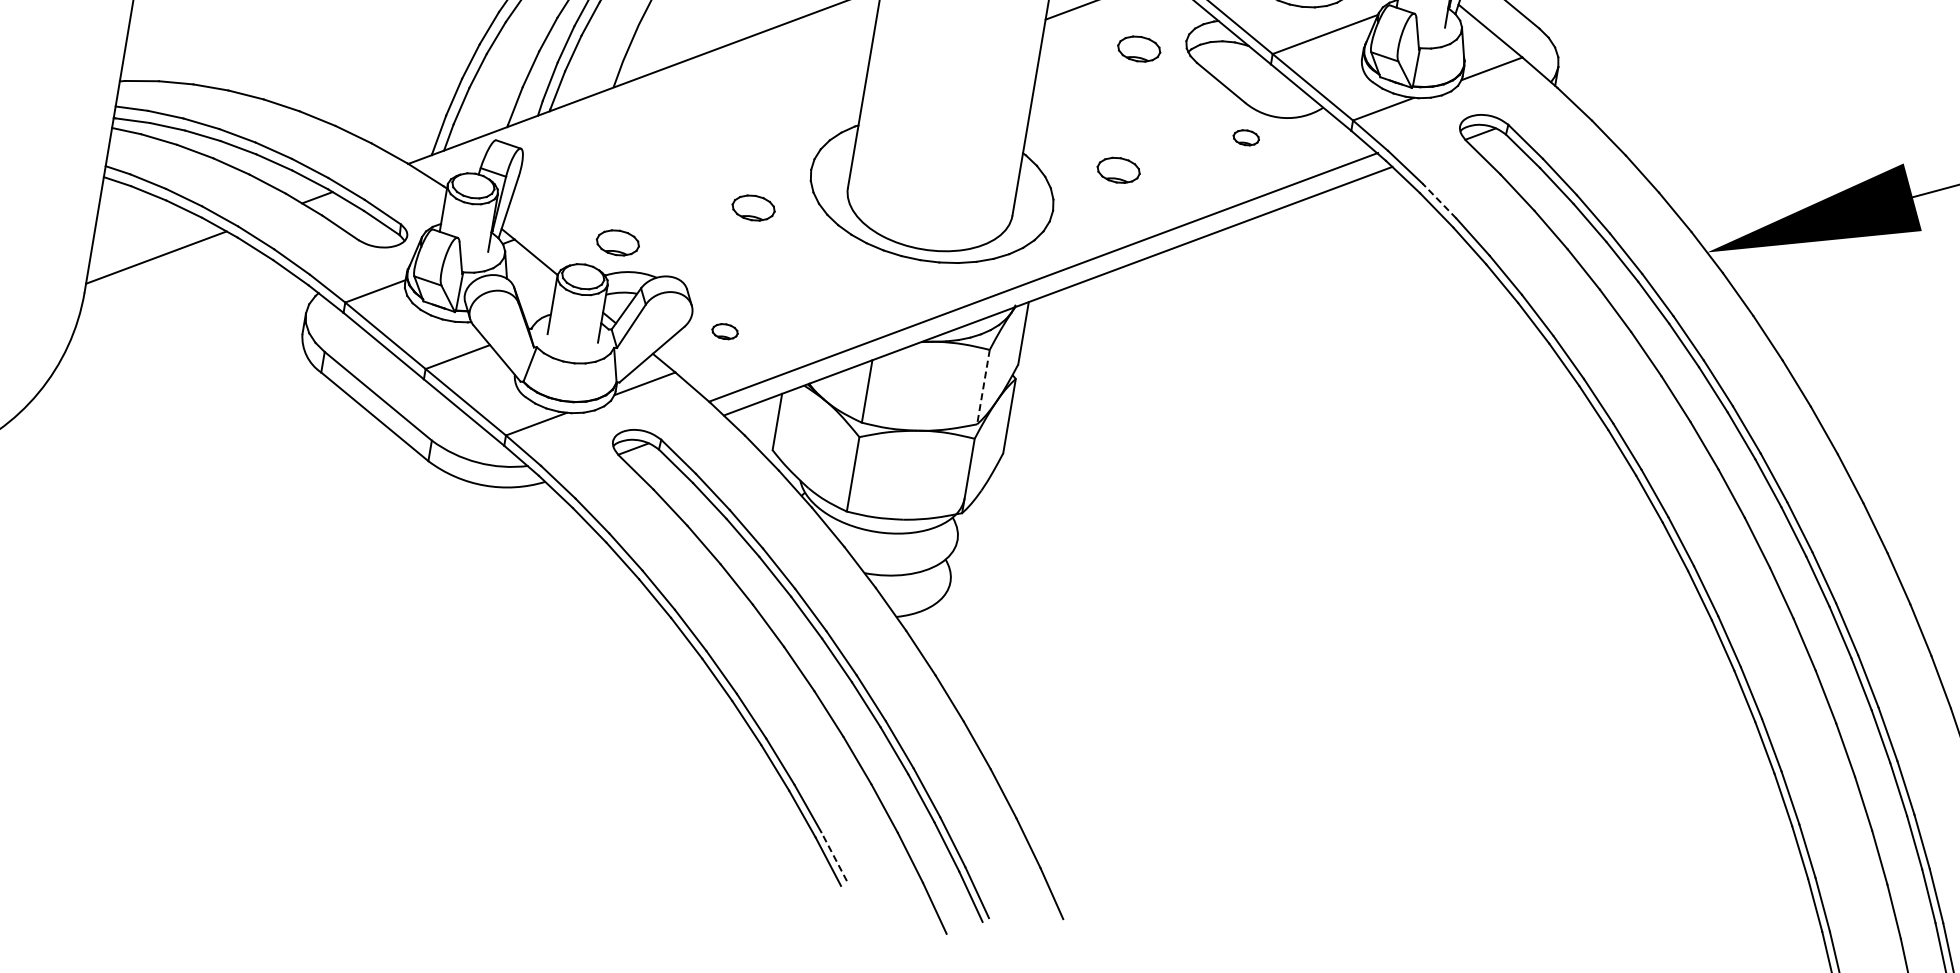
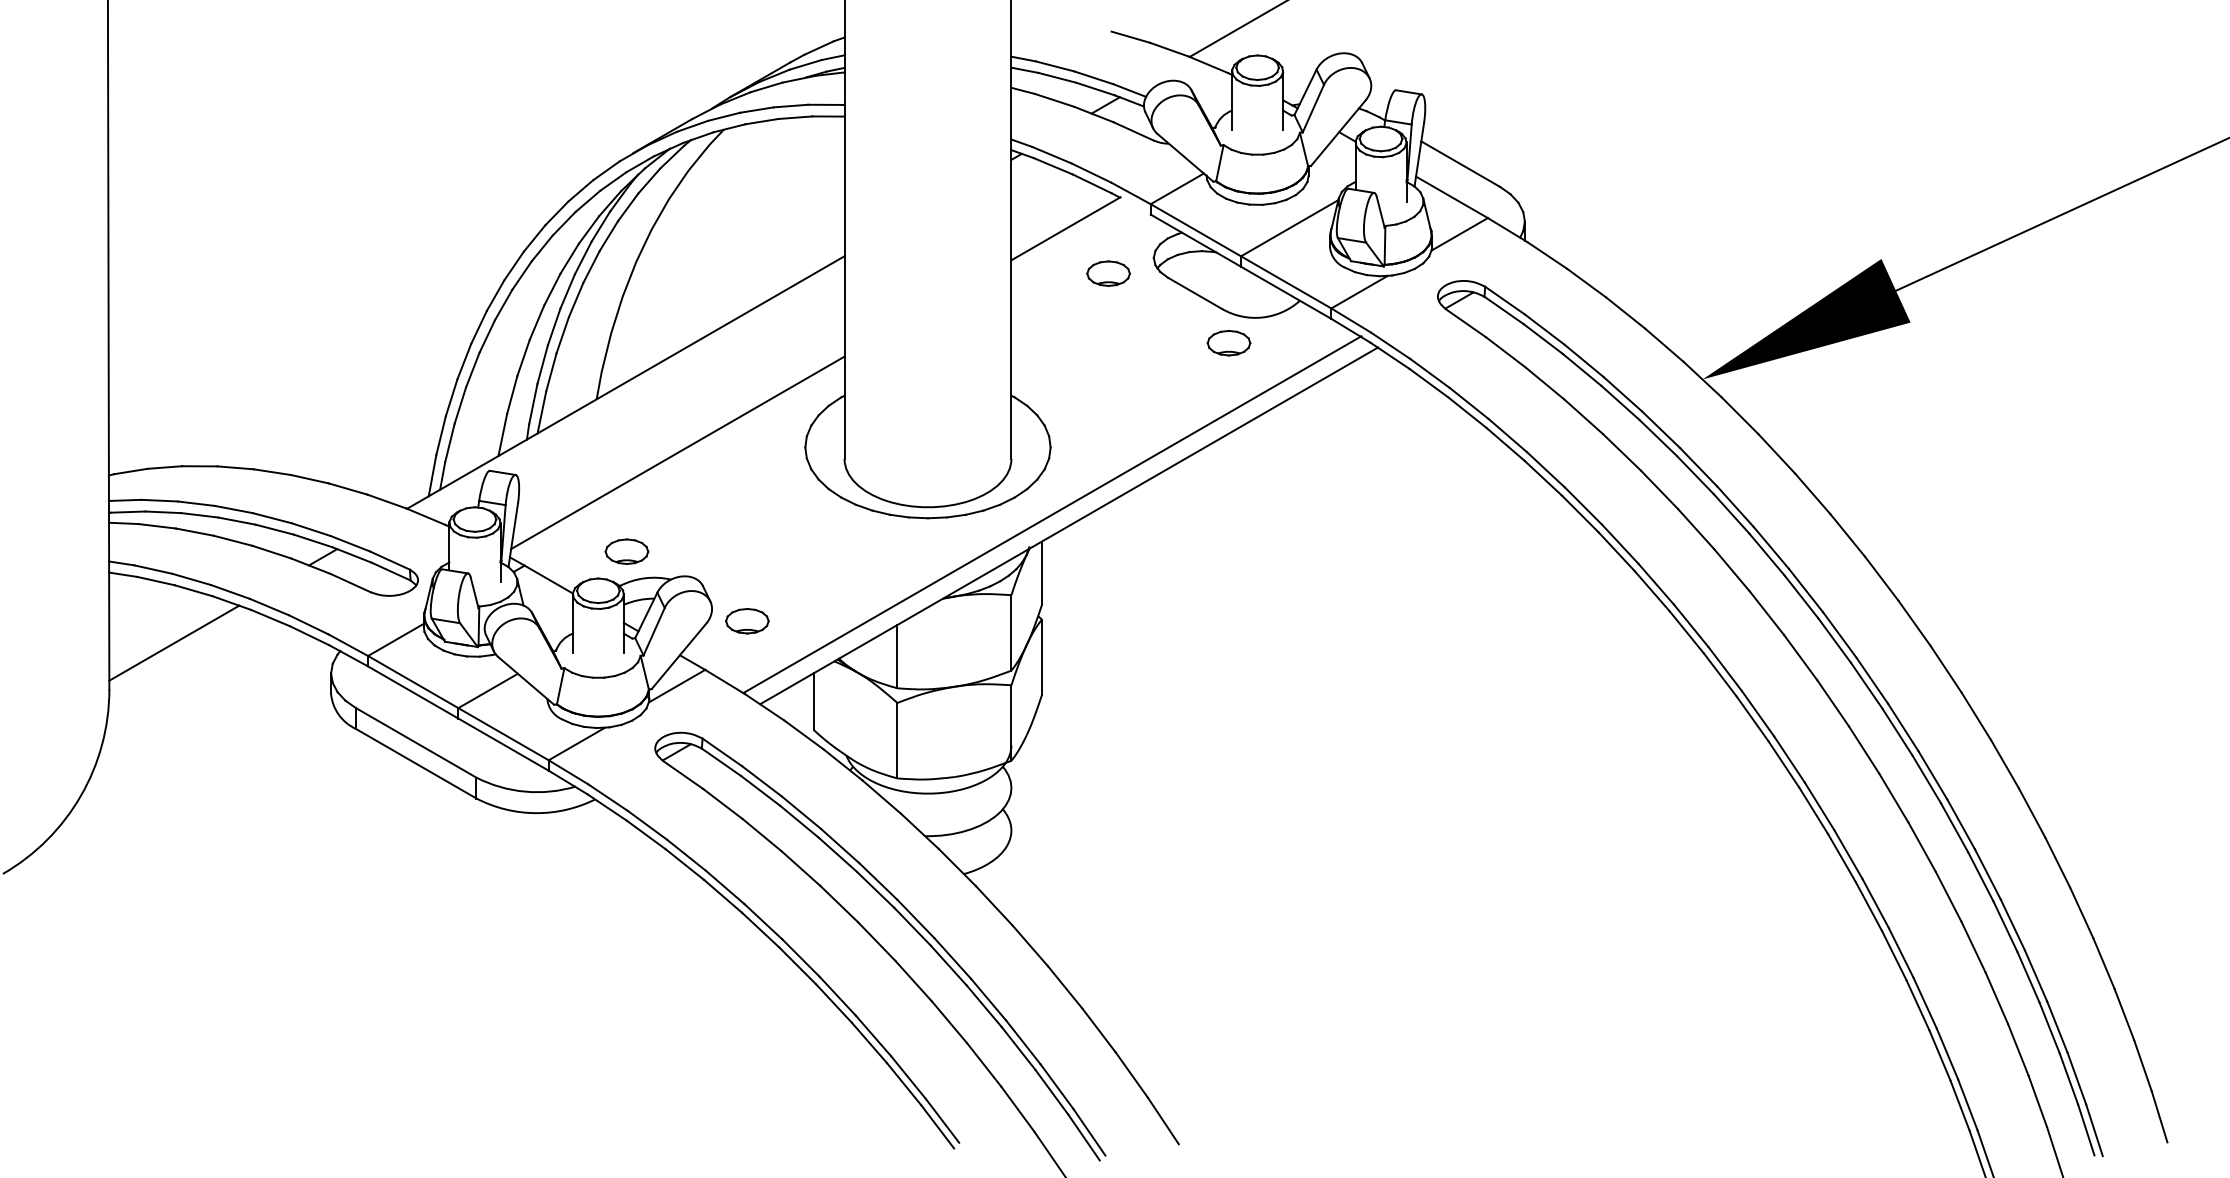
part: (1245, 137) -> (1228, 343), size x1.67
line: (684, 153) -> (677, 452), added
part: (1118, 170) -> (1108, 396), removed
line: (1438, 201) -> (1429, 373), dashed -> solid
part: (753, 207) -> (754, 494), removed
part: (725, 331) -> (747, 621), size x1.67
line: (983, 386) -> (1011, 632), dashed -> solid
line: (834, 856) -> (942, 1120), dashed -> solid

